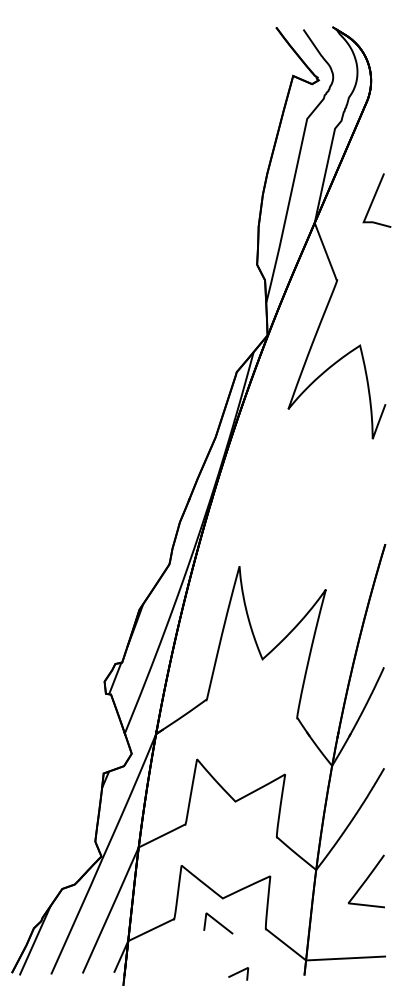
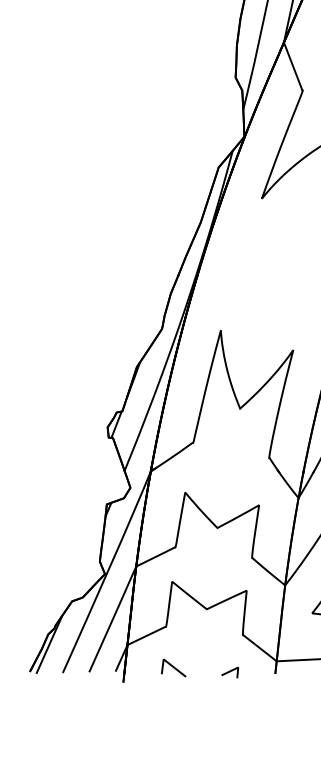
curve: (218, 923) -> (173, 668), moved
curve: (238, 973) -> (230, 672), moved

